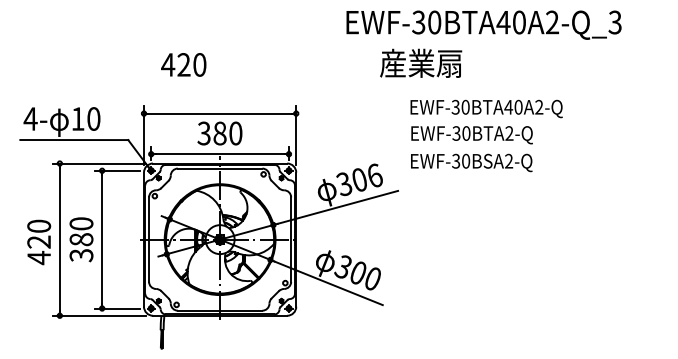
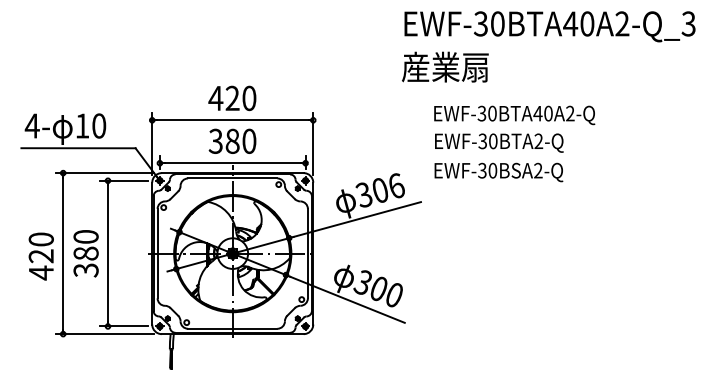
text: (483, 24) -> (549, 26), moved
text: (183, 64) -> (232, 97), moved

